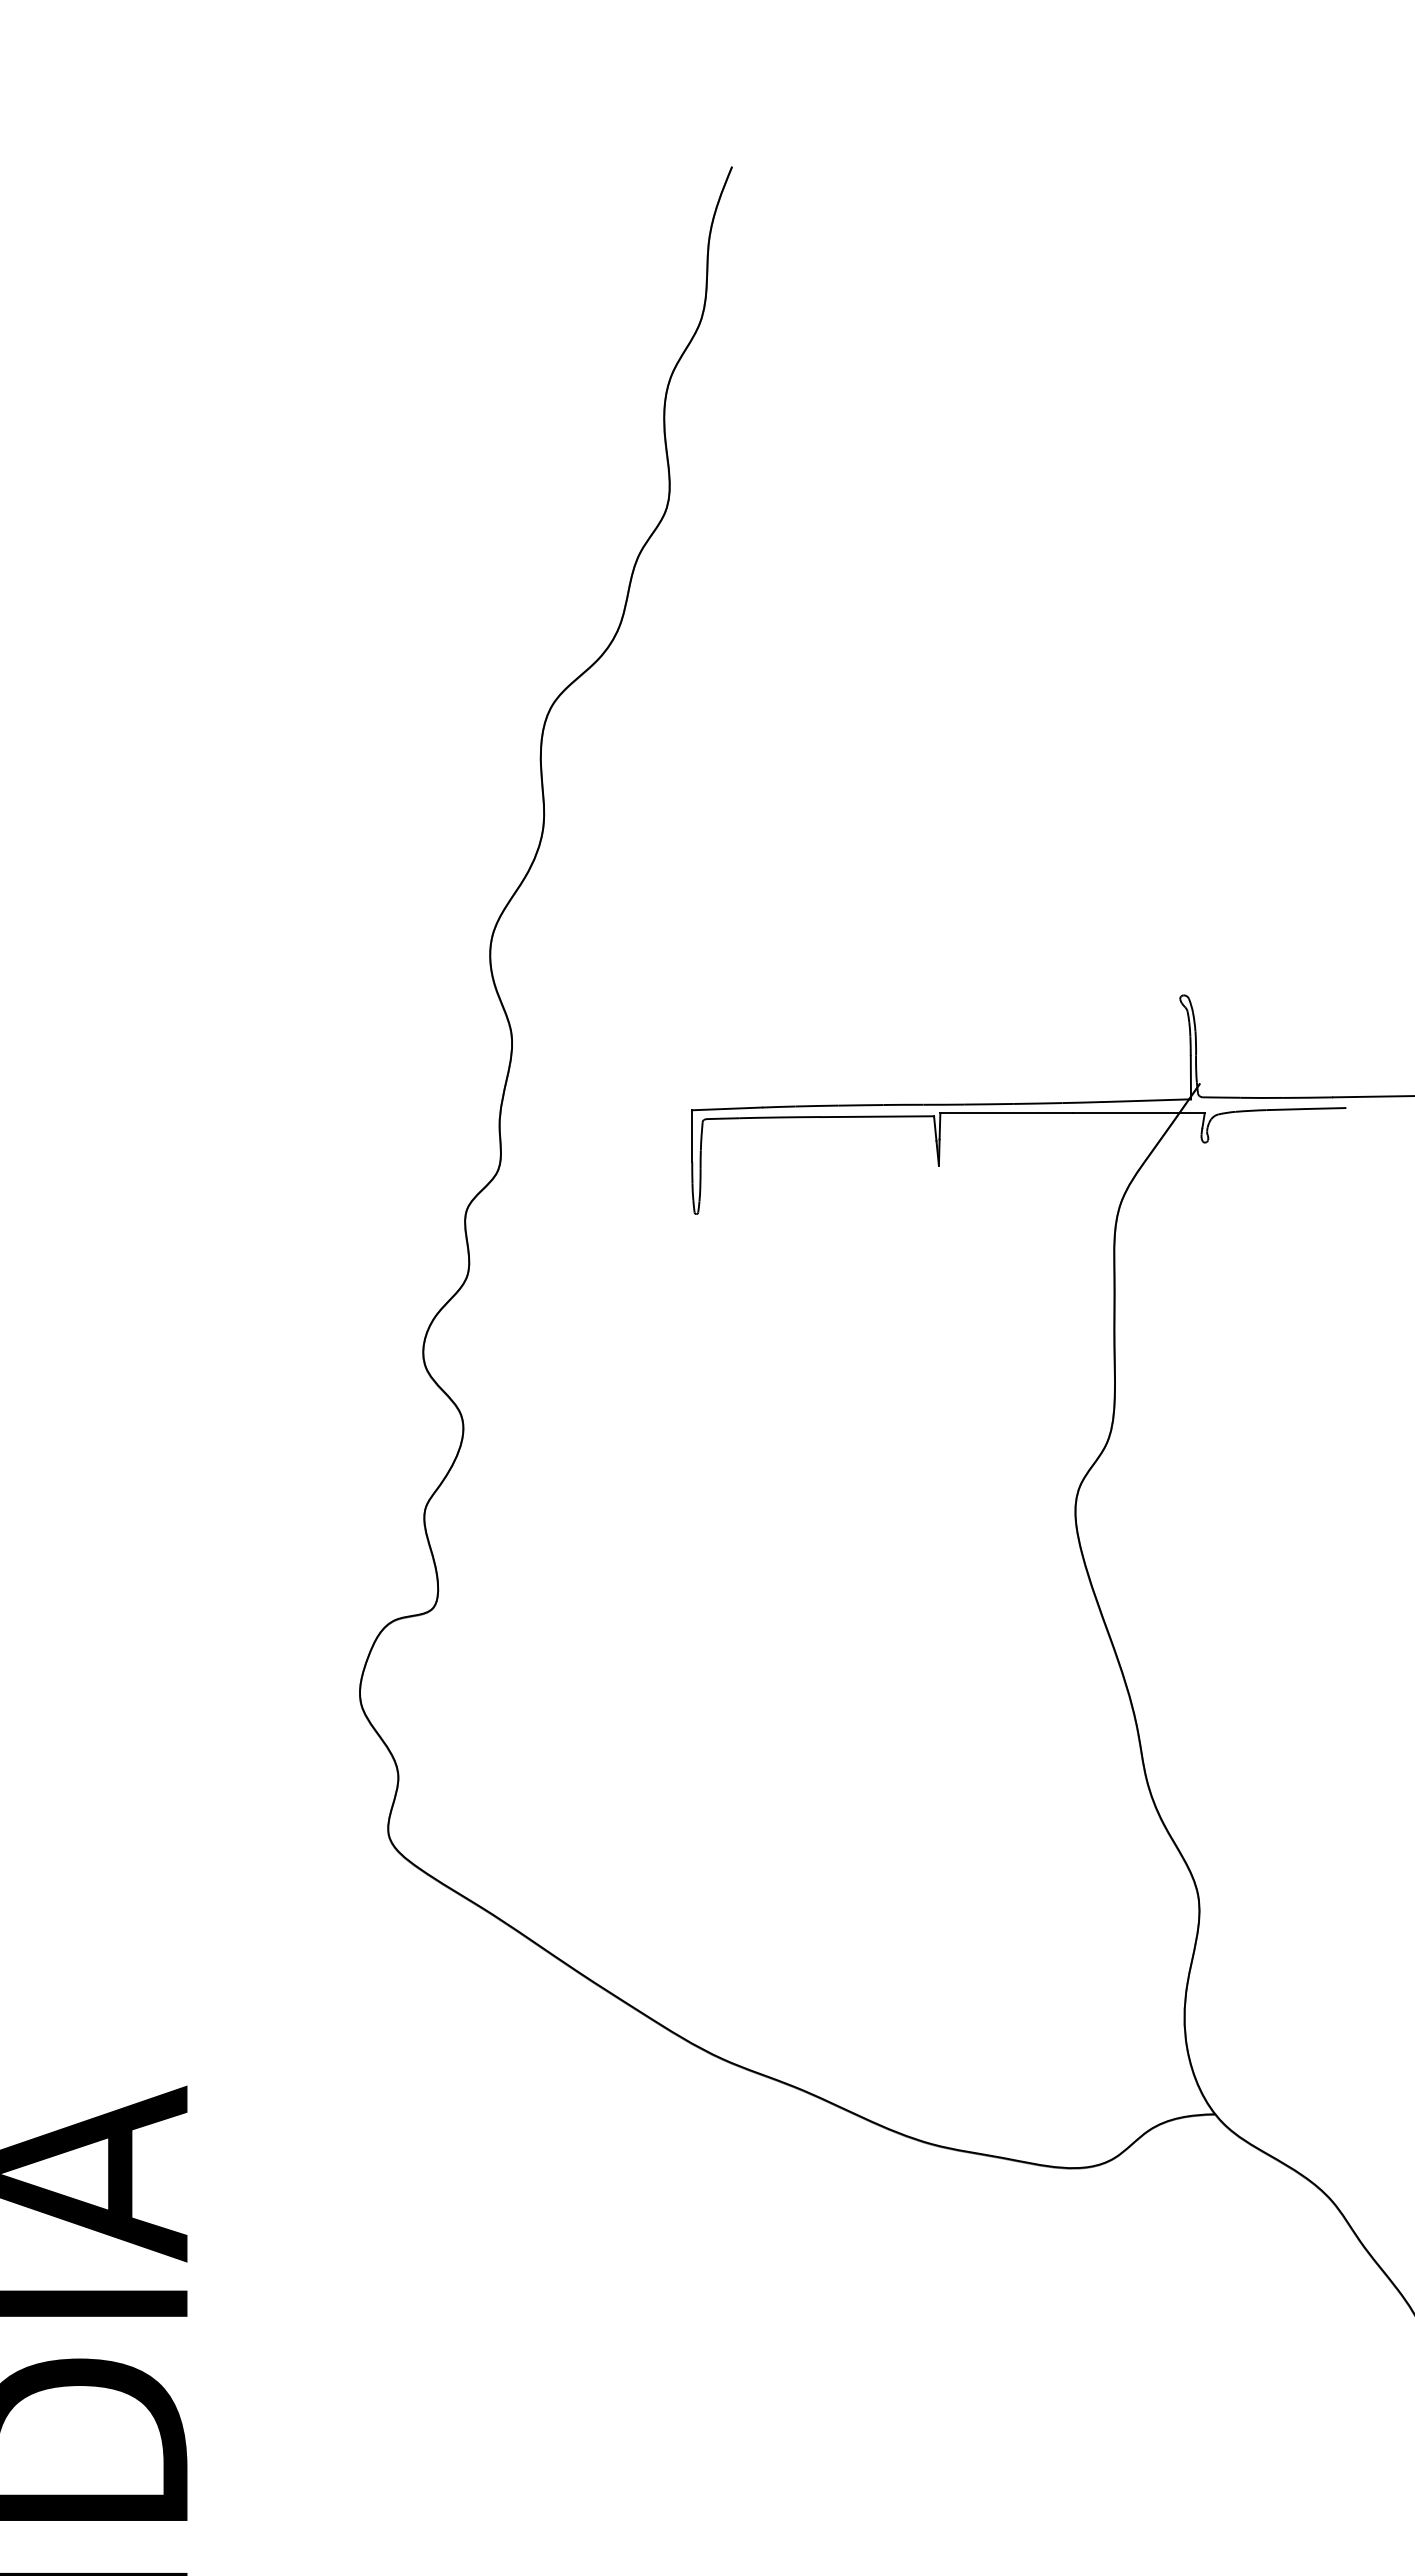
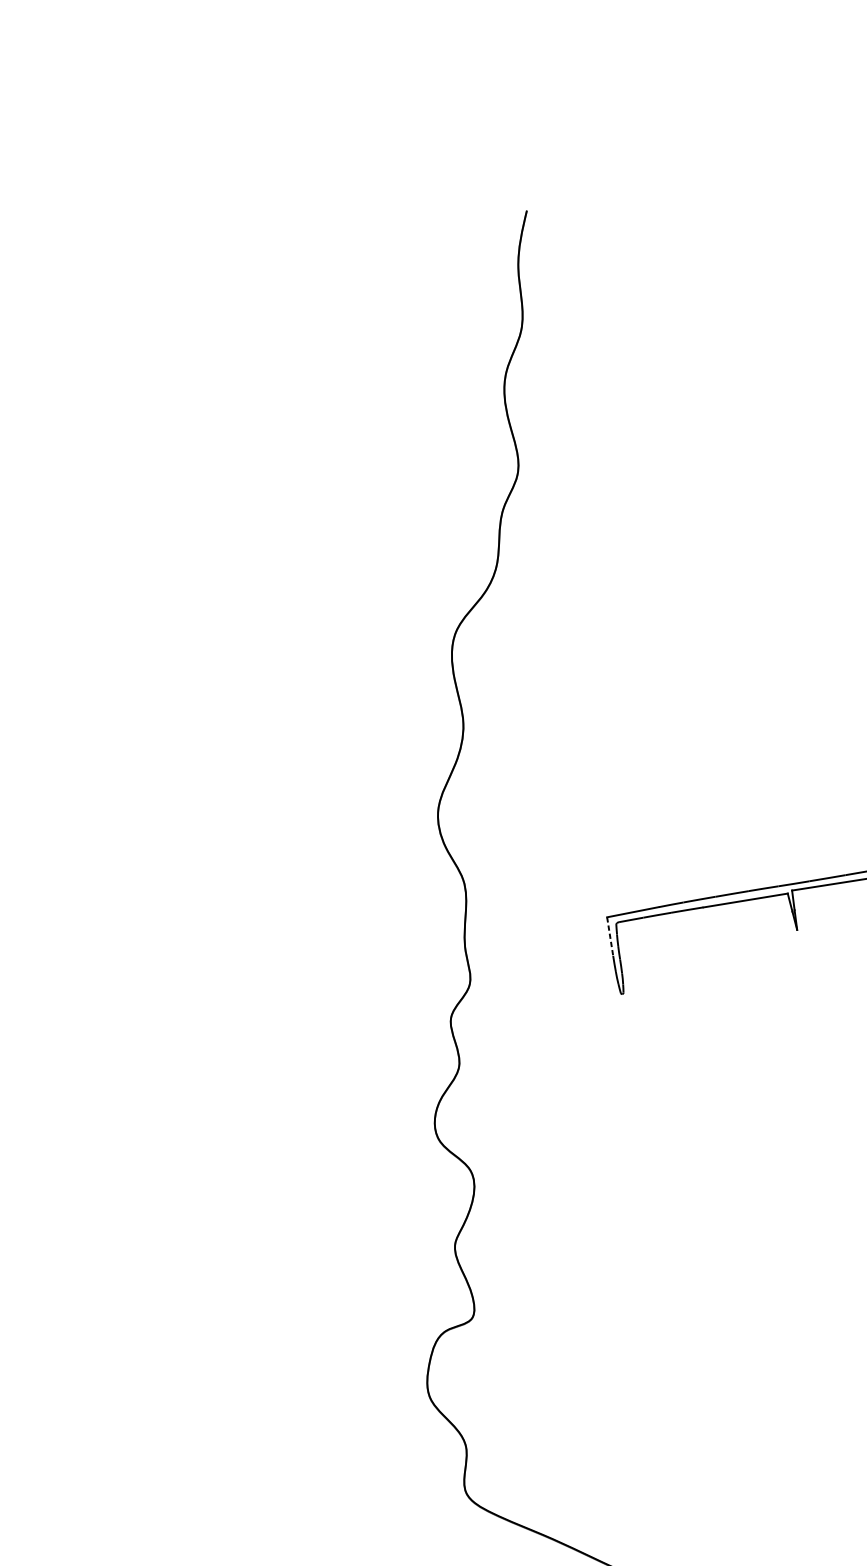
line: (692, 1136) -> (610, 936), solid -> dashed

